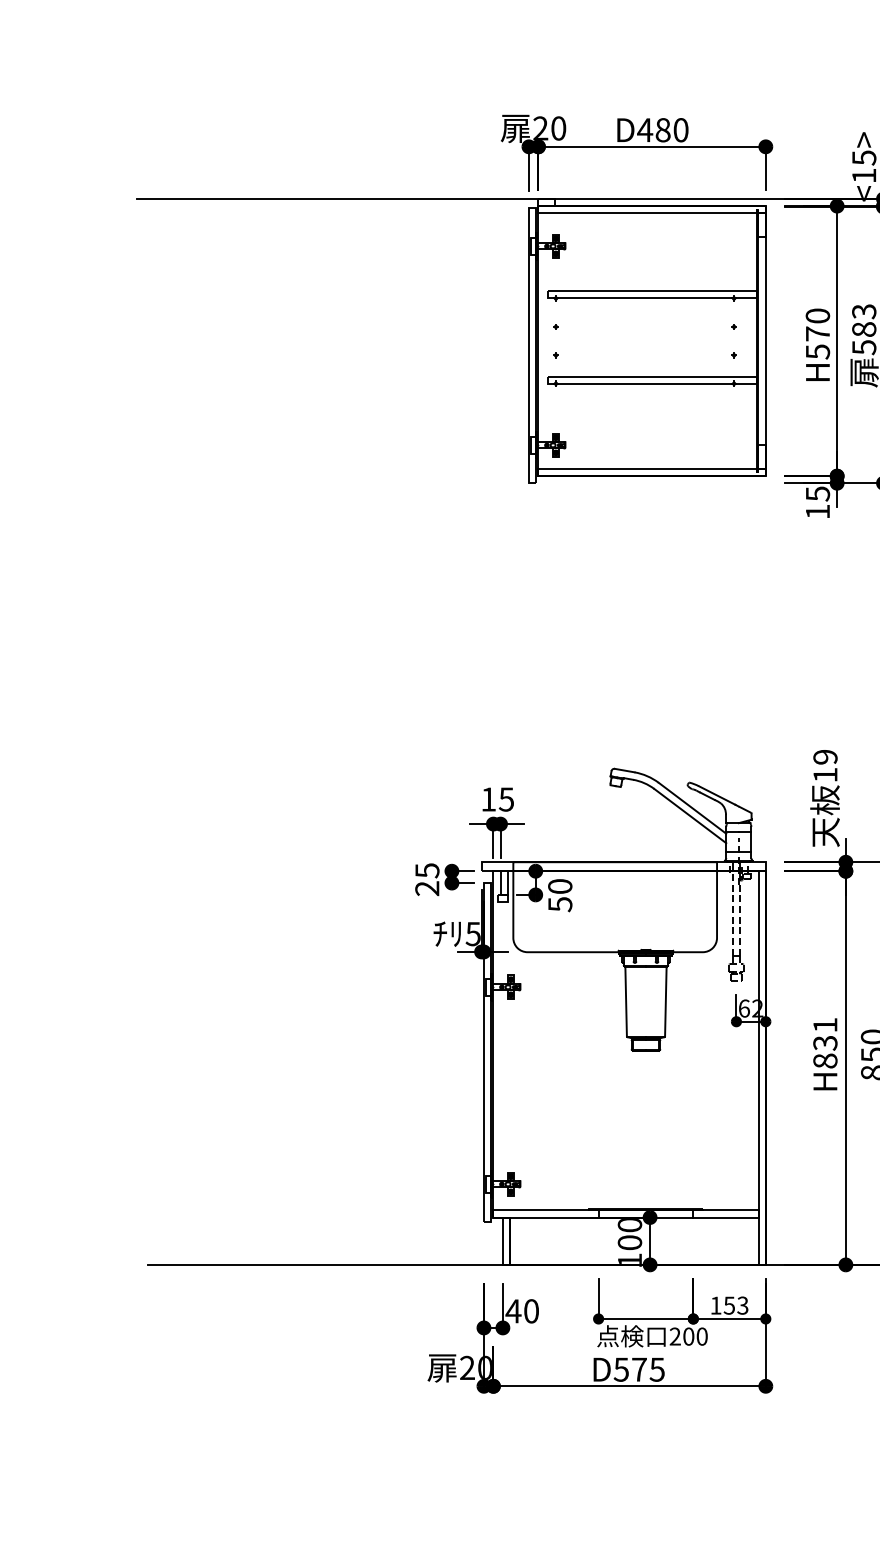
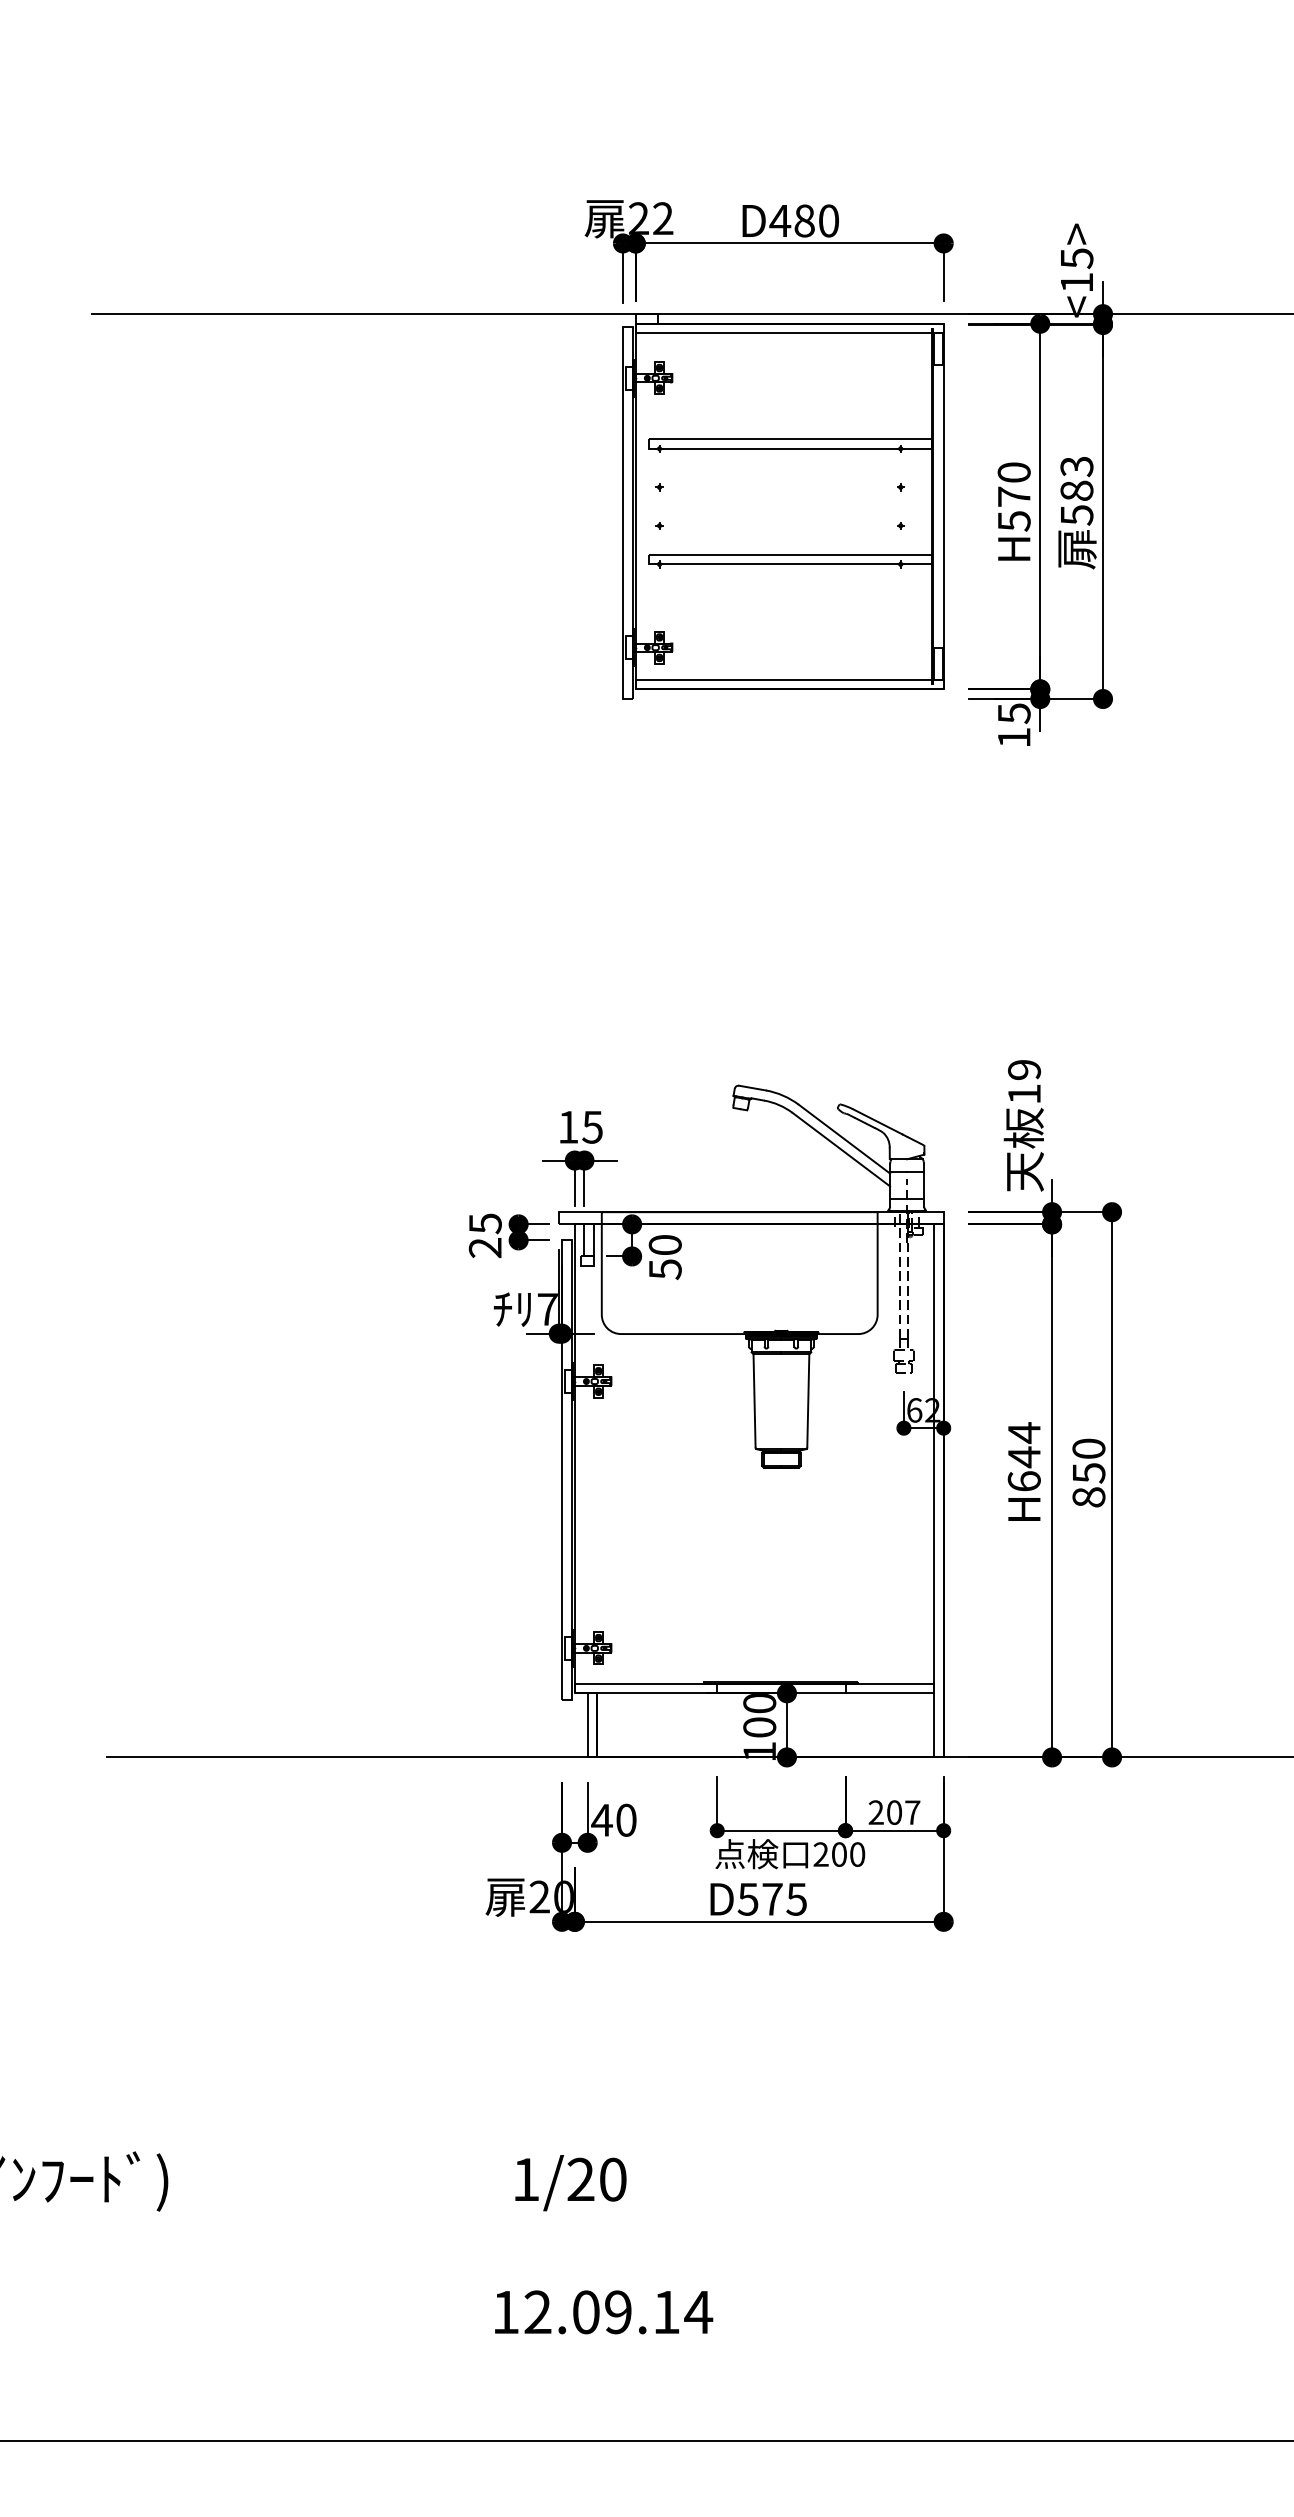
text: (558, 128) -> (663, 218), 20 -> 22
text: (473, 934) -> (547, 1309), 5 -> 7
text: (824, 1042) -> (1023, 1456), H831 -> H644
text: (729, 1305) -> (894, 1812), 153 -> 207

